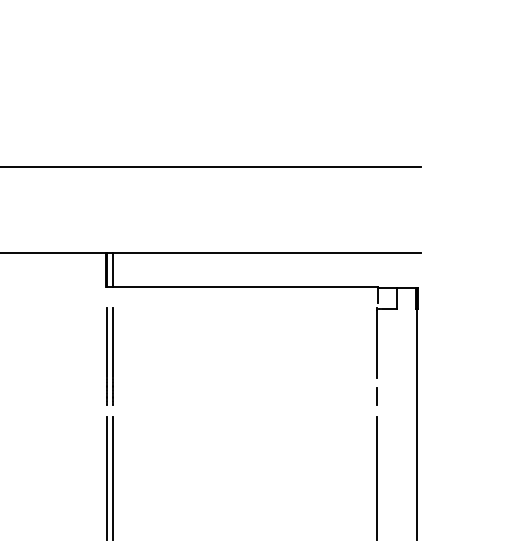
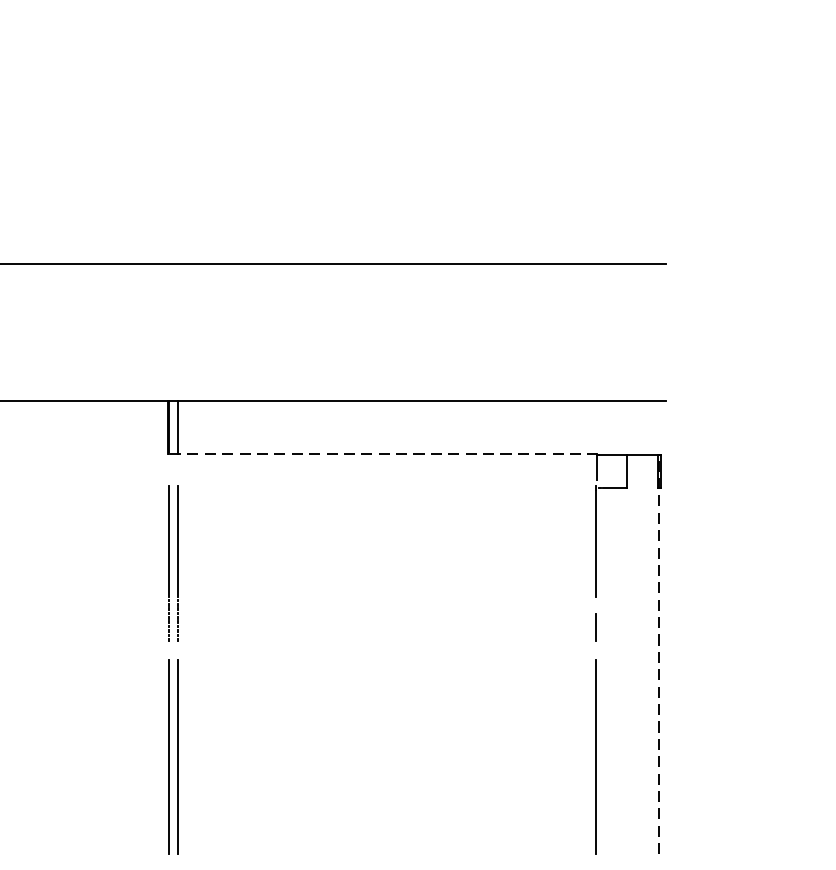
line: (242, 286) -> (383, 453), solid -> dashed
line: (416, 413) -> (658, 653), solid -> dashed

